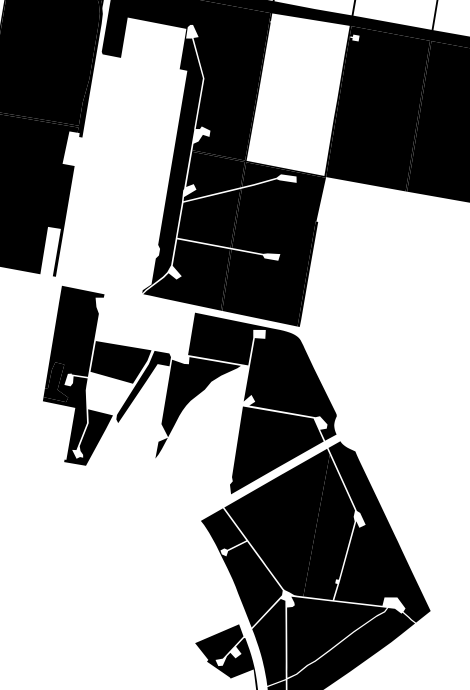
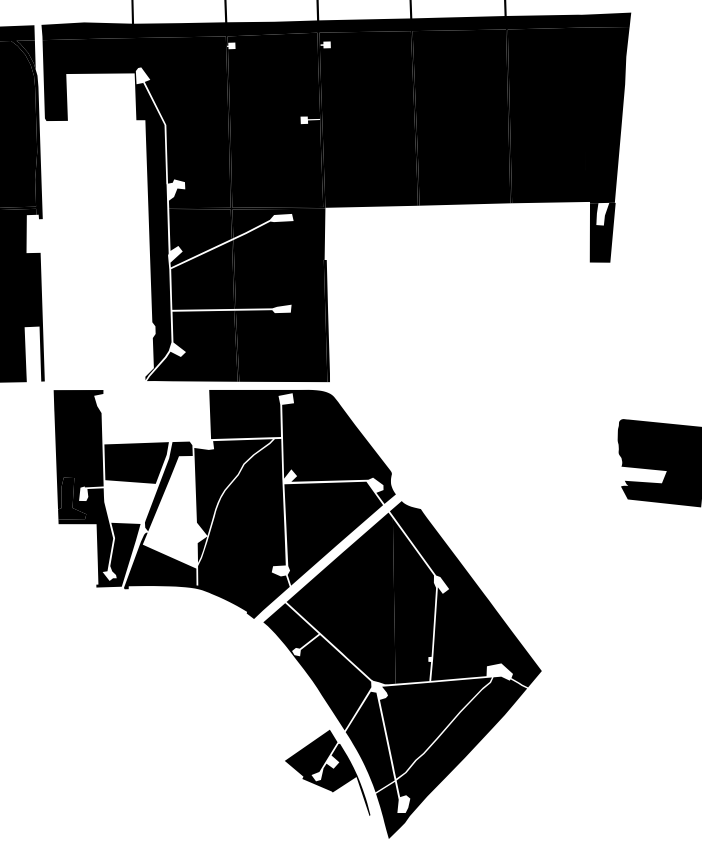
fill: (298, 92) -> (275, 119), added
fill: (168, 430) -> (206, 528), added

